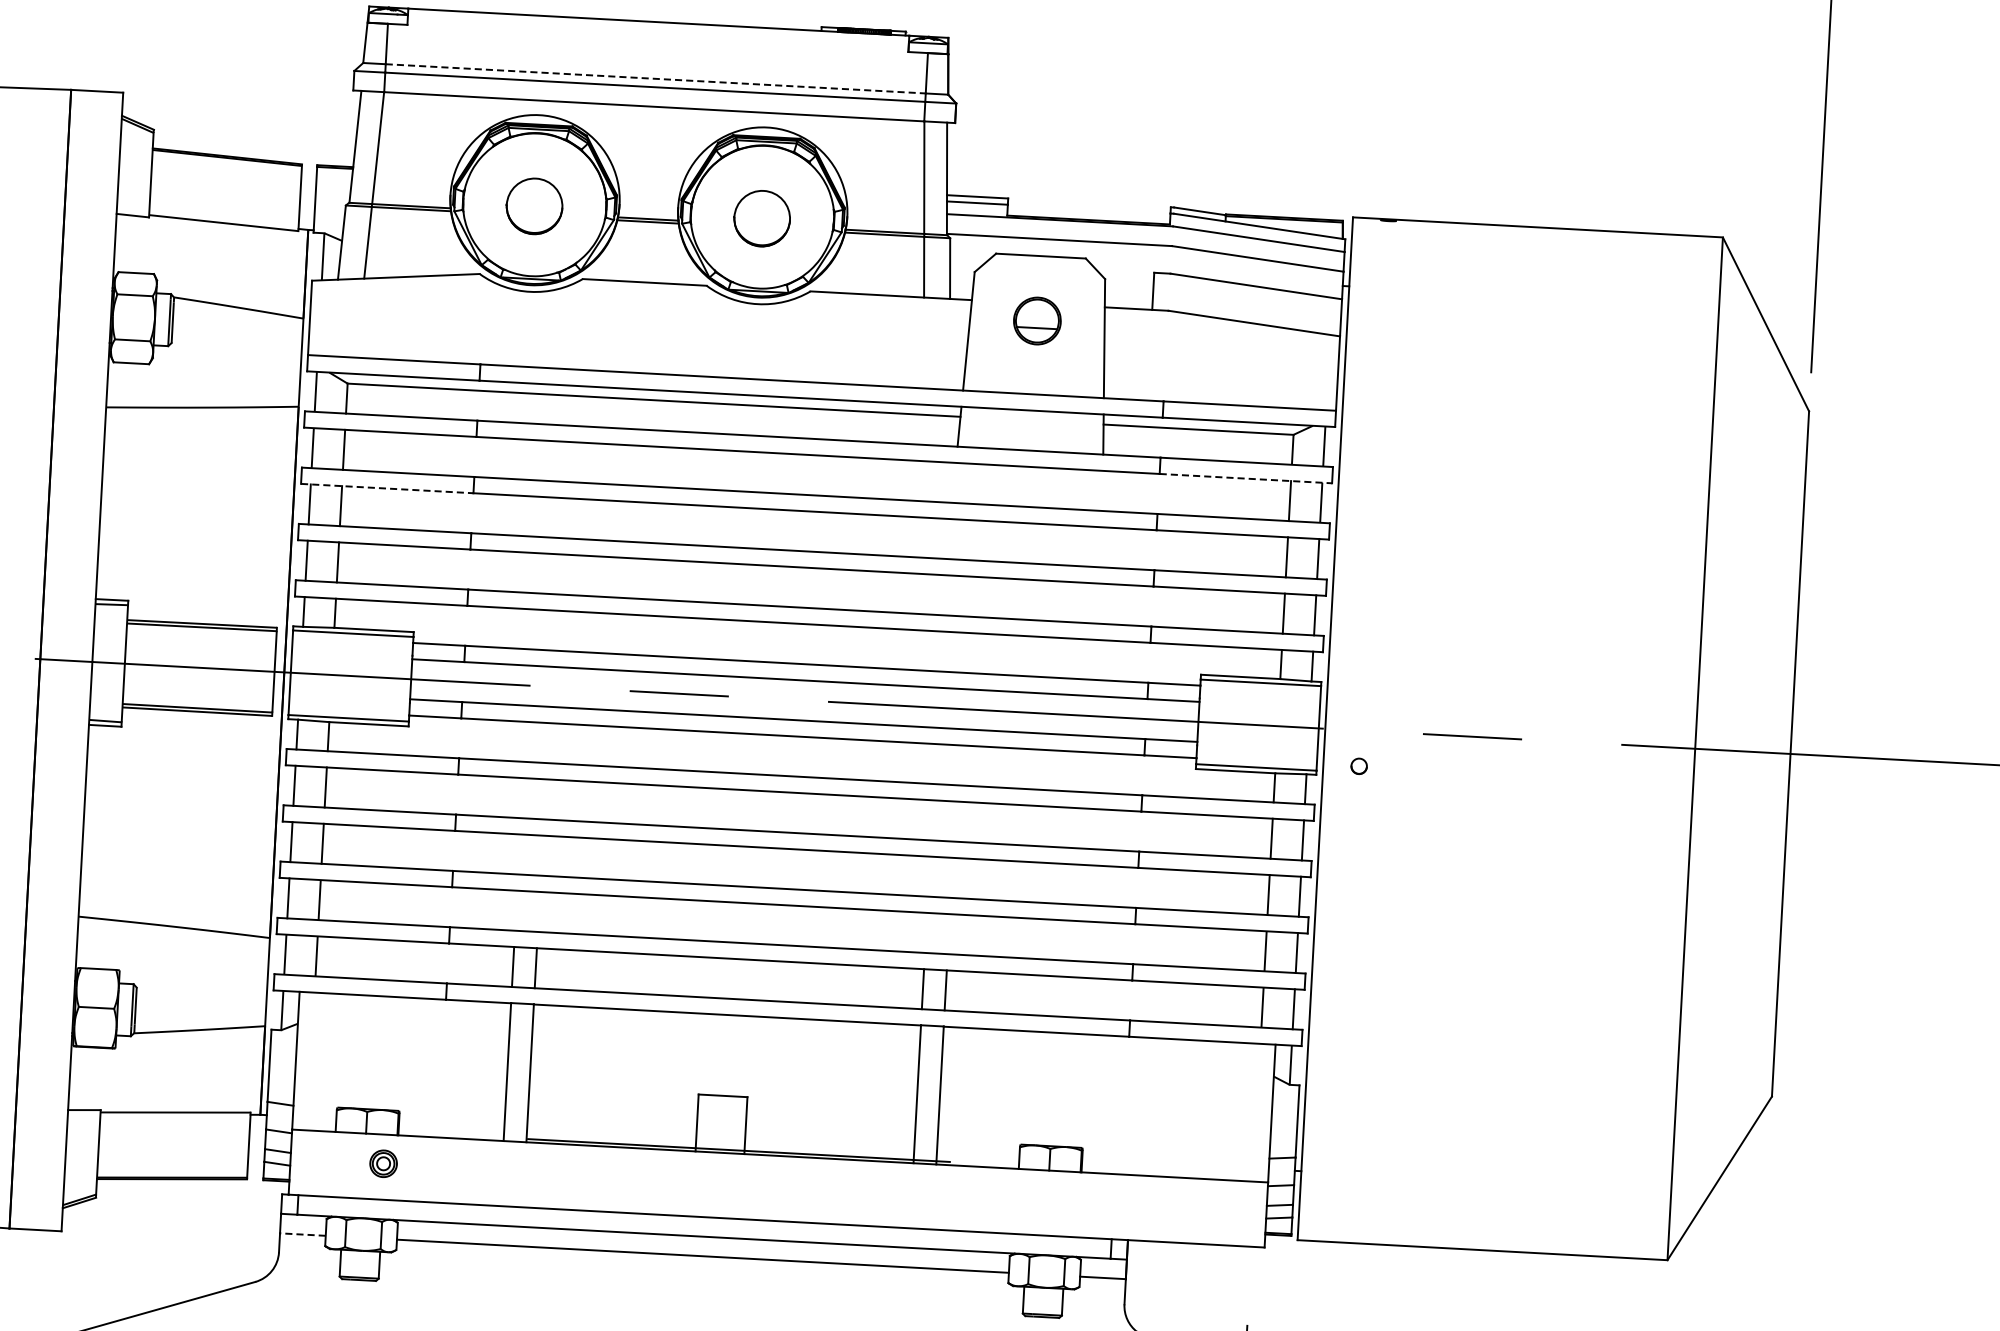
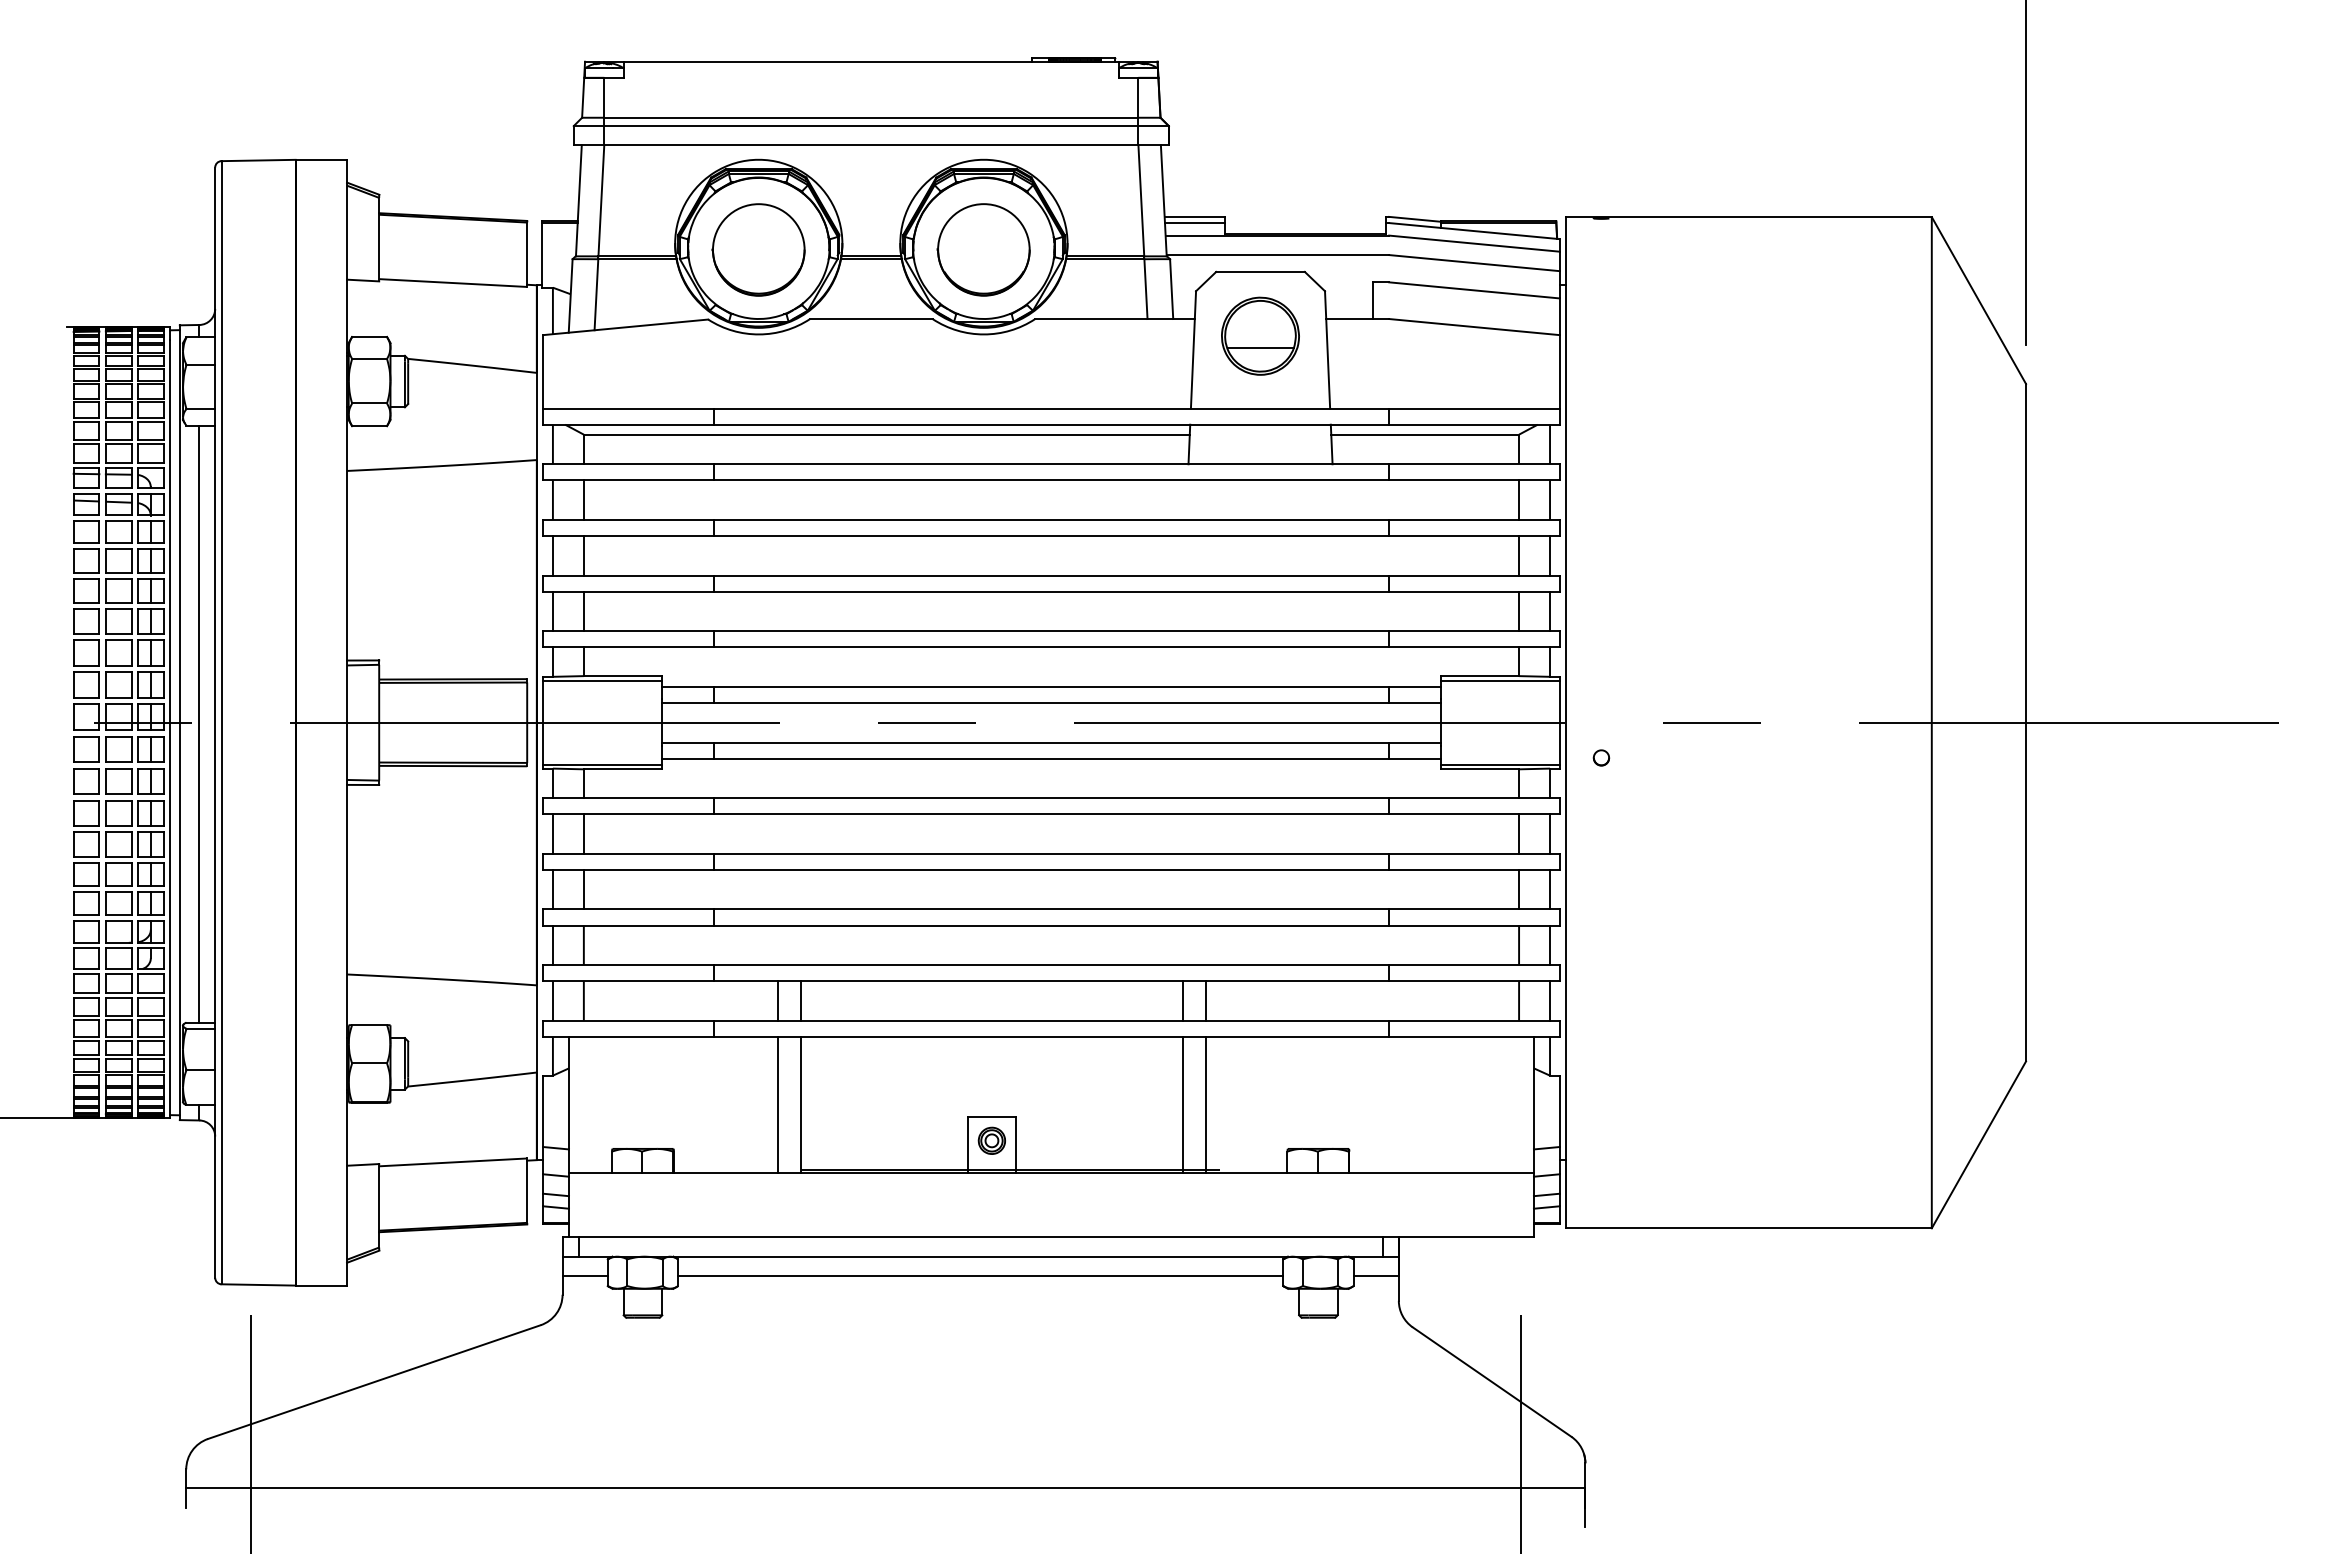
line: (655, 78) -> (871, 117), dashed -> solid
part: (534, 205) -> (758, 249), size x1.67
part: (762, 218) -> (983, 249), size x1.67
part: (1037, 320) -> (1260, 335), size x1.67
line: (1245, 478) -> (1474, 480), dashed -> solid
line: (388, 489) -> (629, 536), dashed -> solid
part: (383, 1163) -> (991, 1140), moved
line: (303, 1234) -> (585, 1275), dashed -> solid

